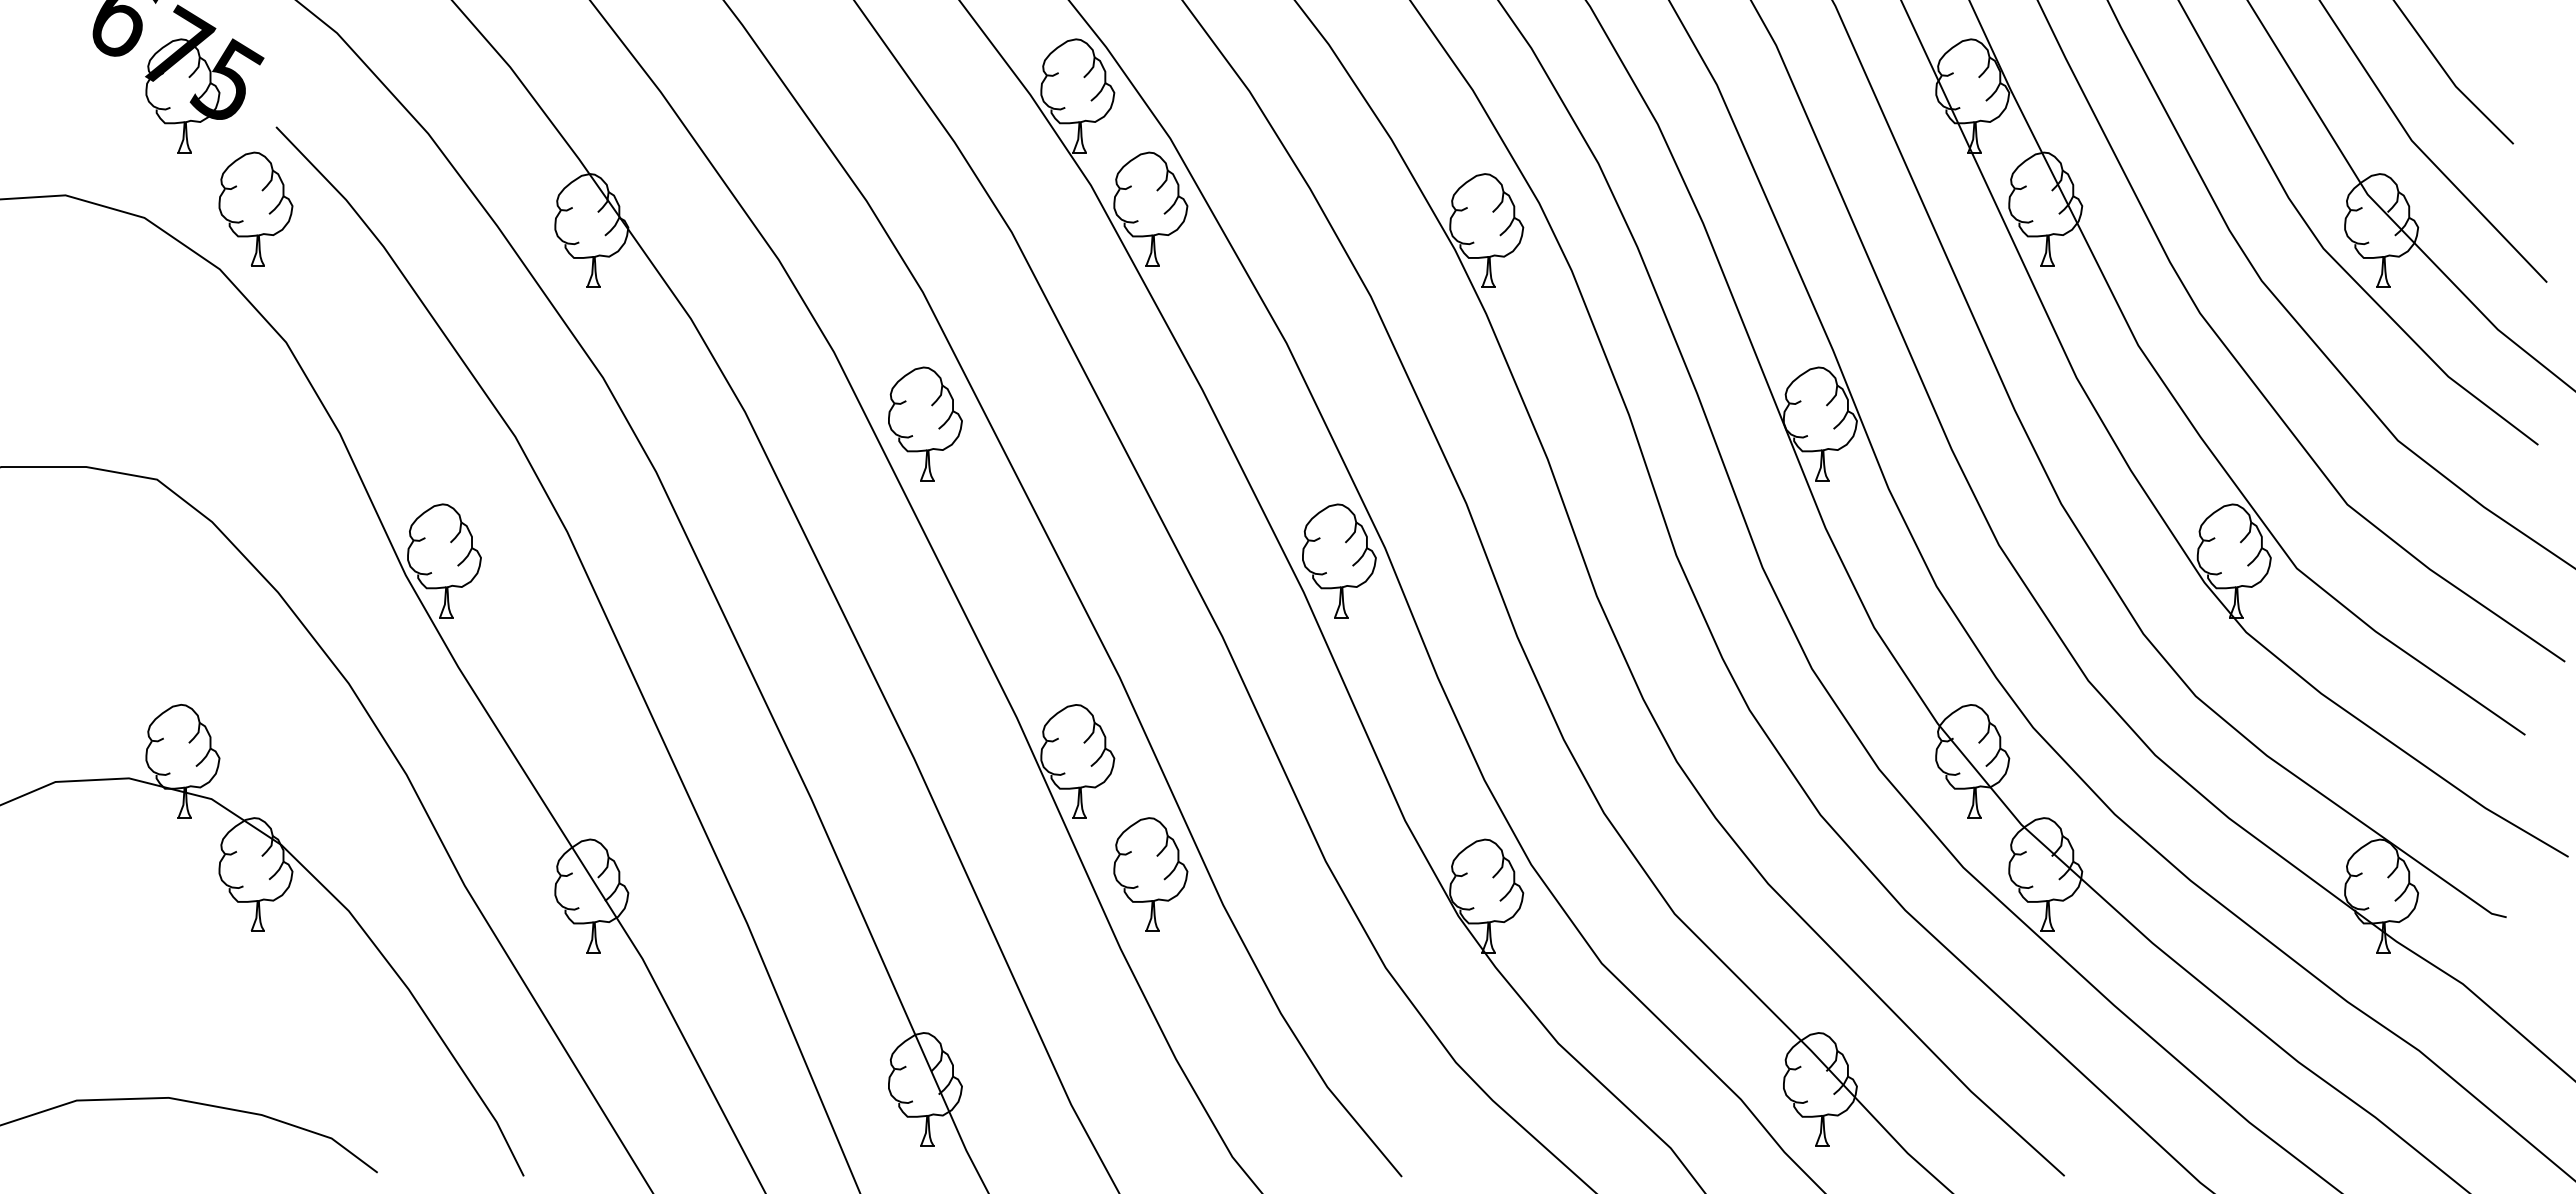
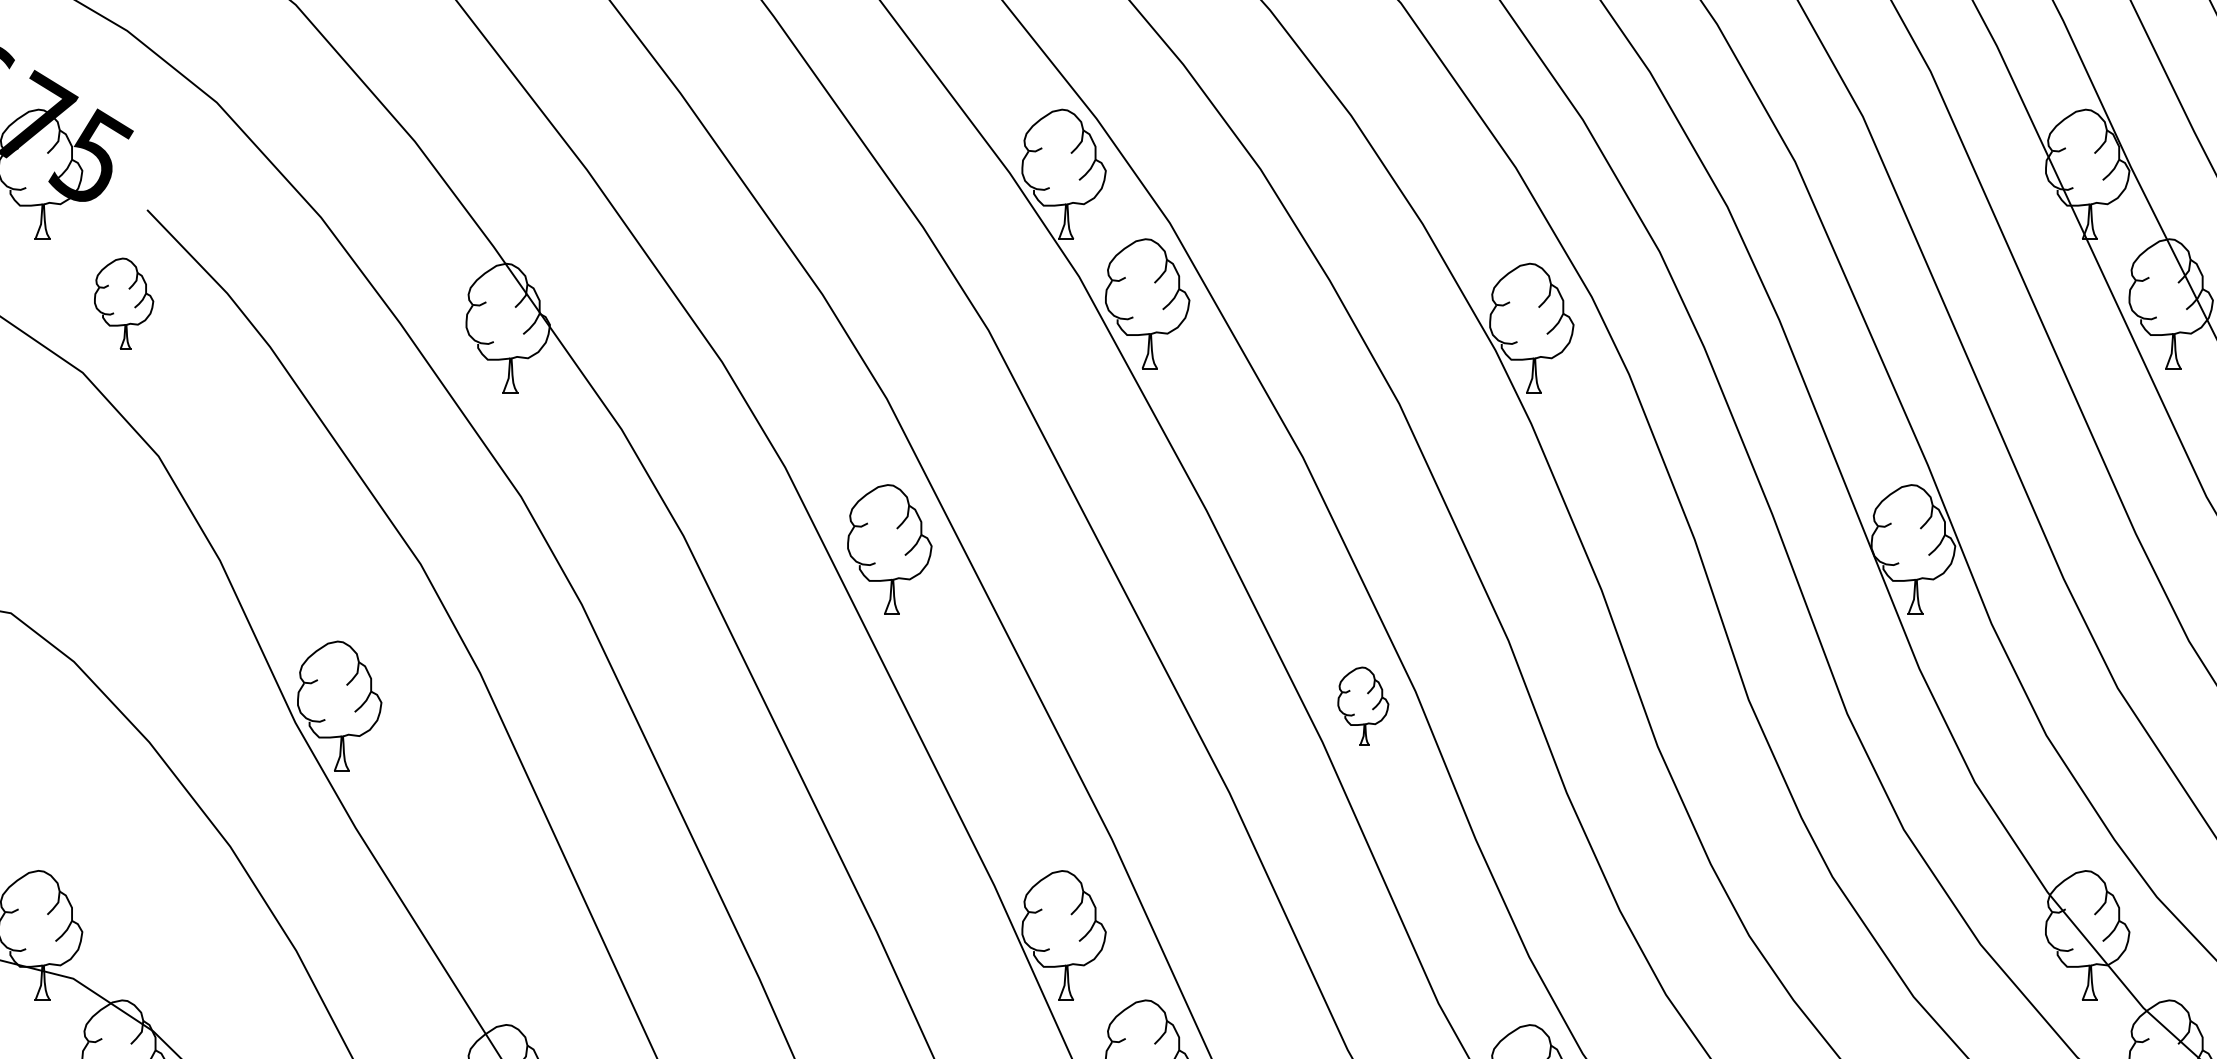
part: (255, 208) -> (123, 303), size x0.7
part: (1339, 560) -> (1363, 705), size x0.6

